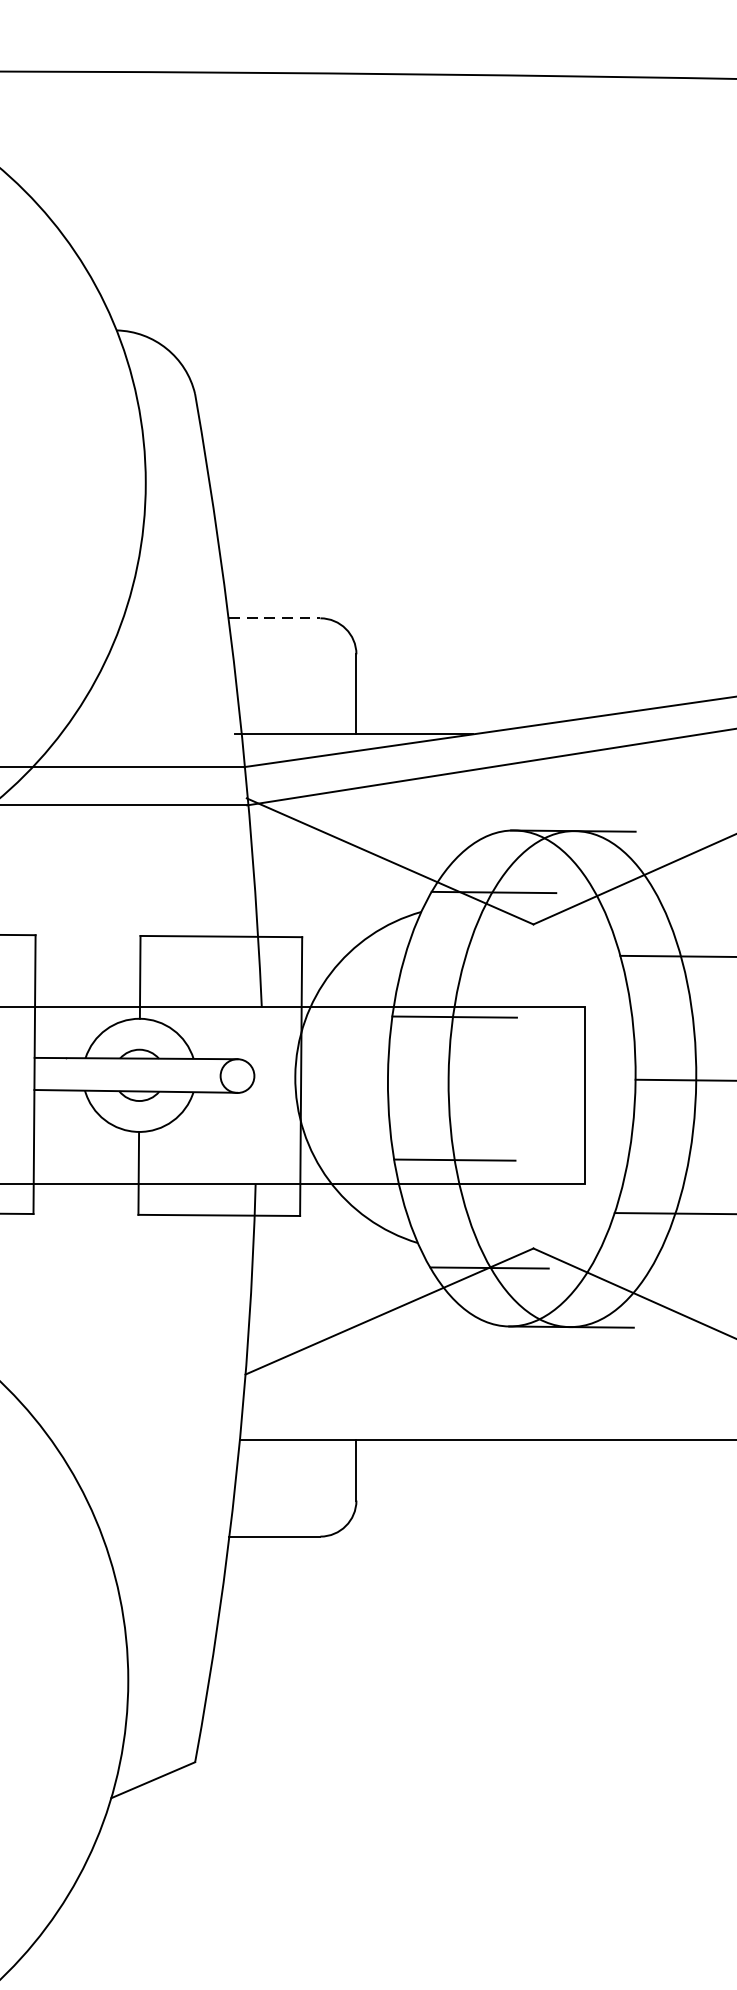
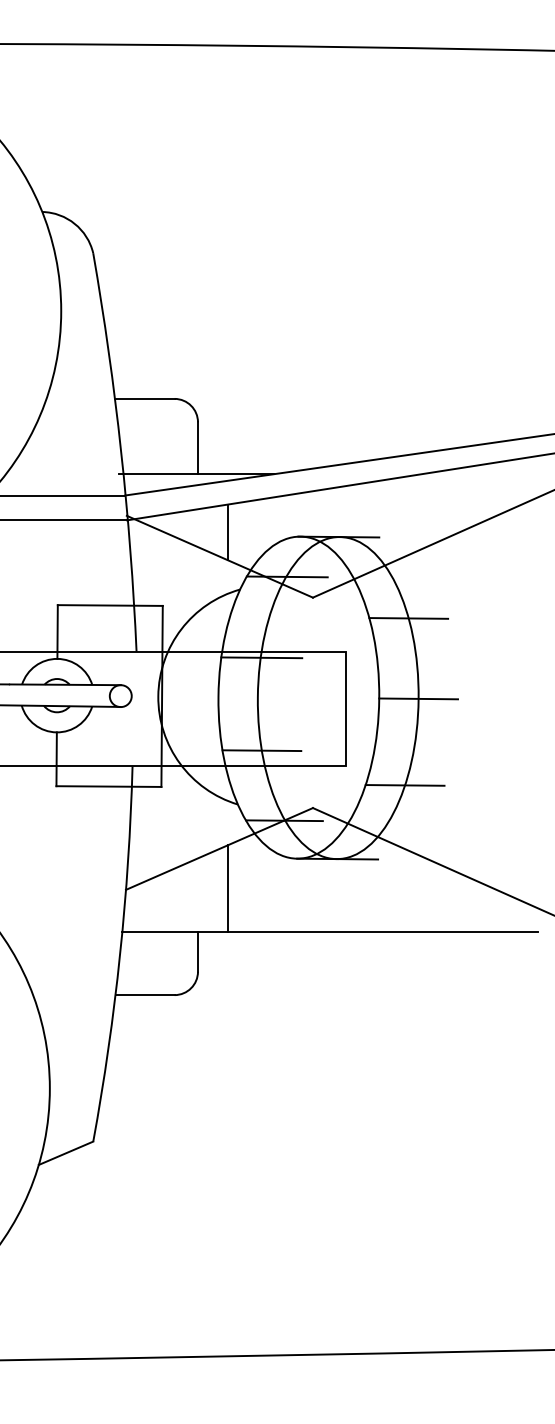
line: (275, 617) -> (145, 398), dashed -> solid
line: (401, 824) -> (227, 532), added
line: (401, 1372) -> (227, 888), added

